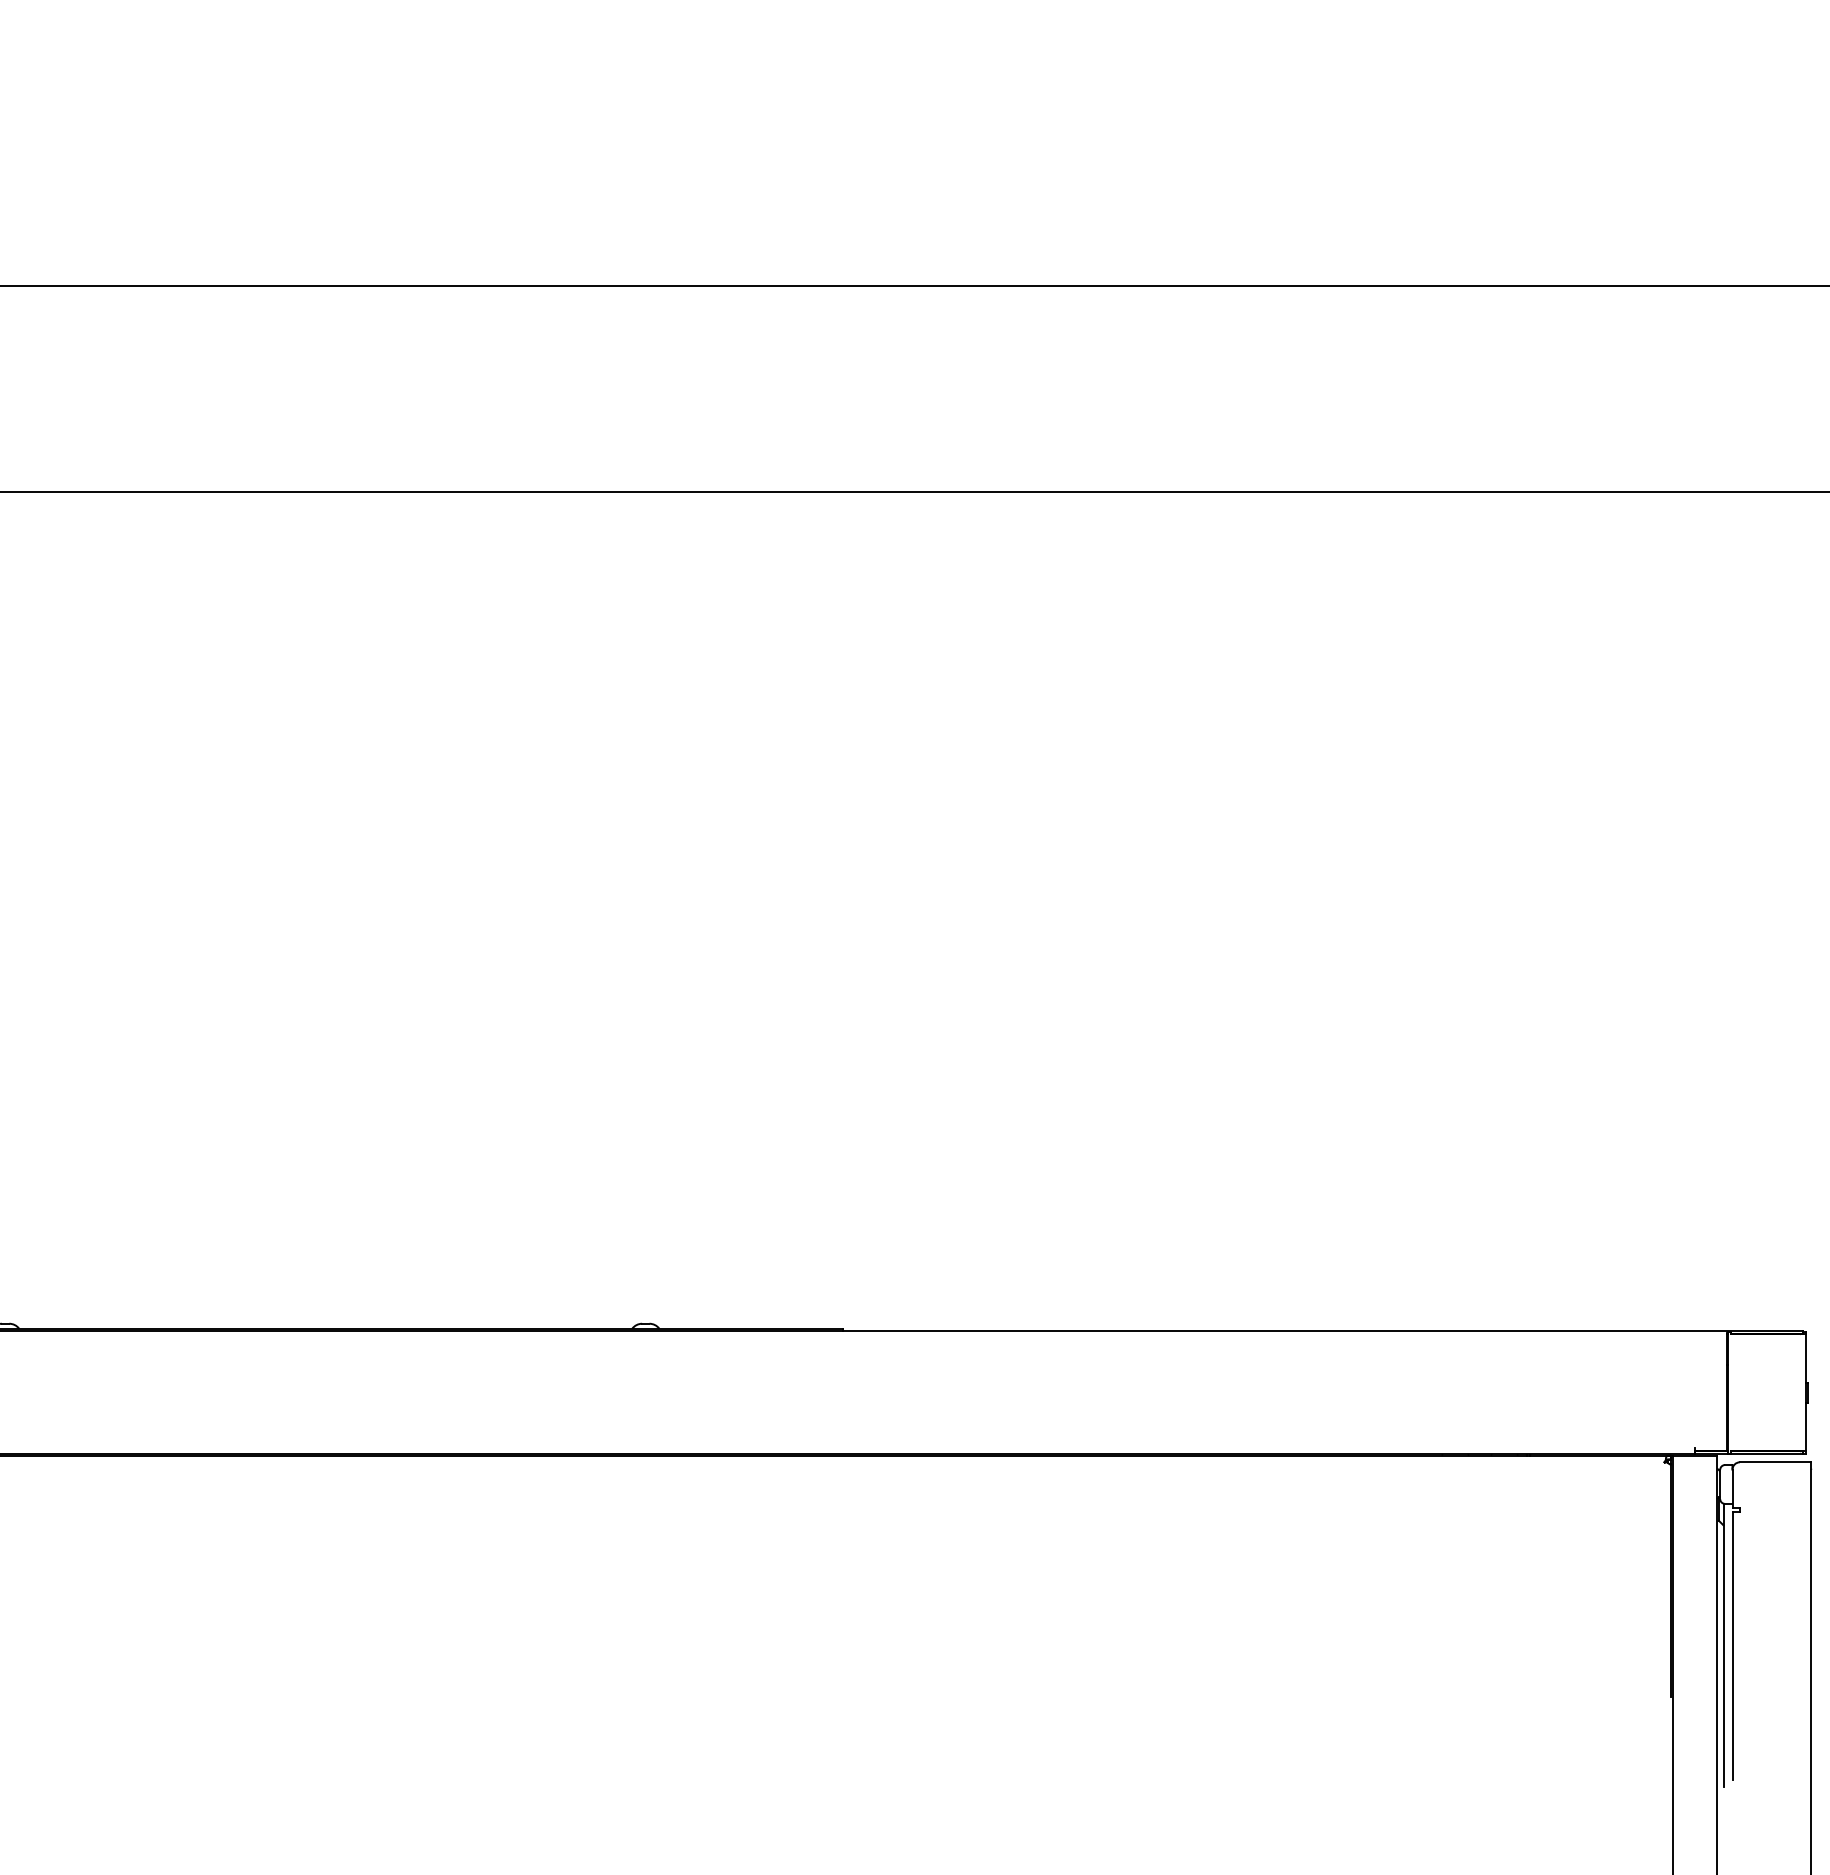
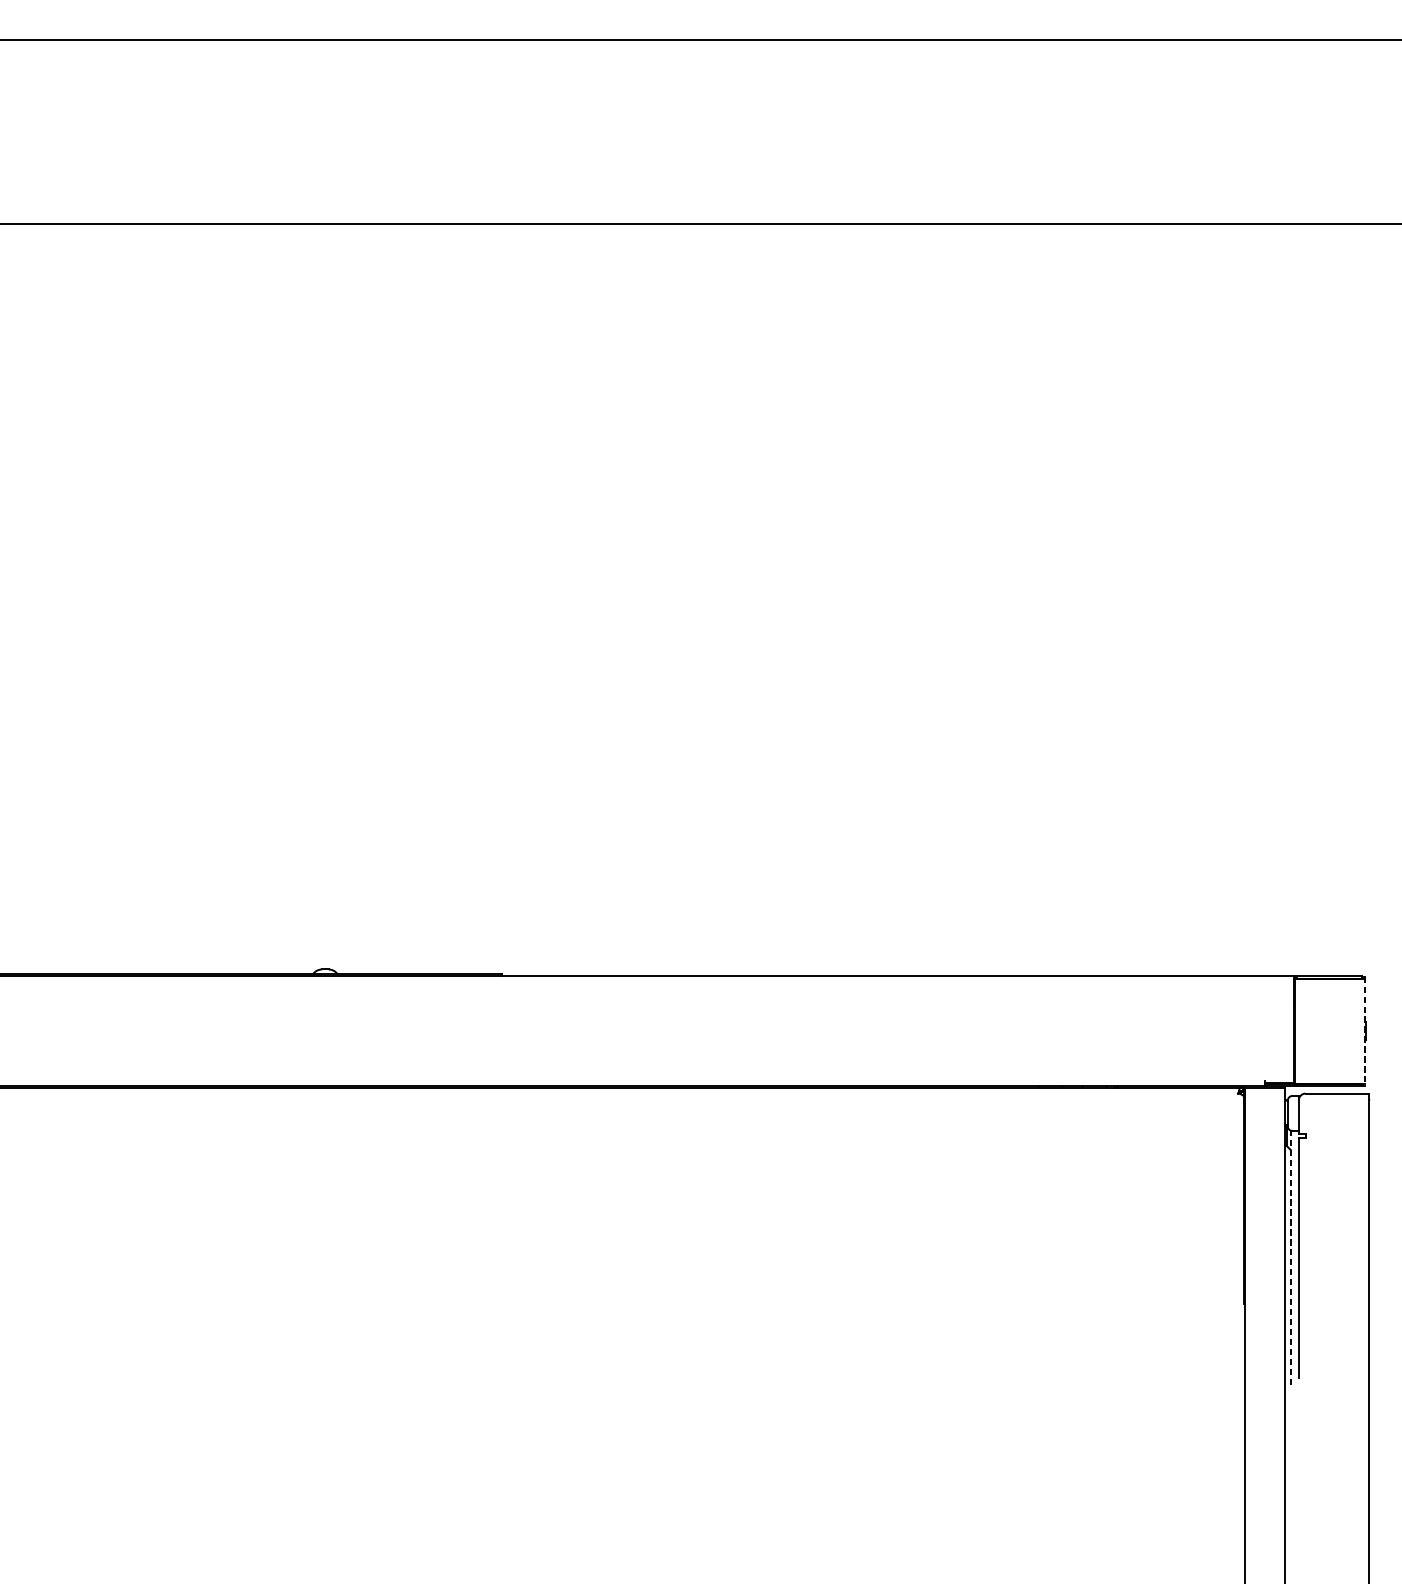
line: (1806, 1392) -> (1365, 1031), solid -> dashed
line: (1723, 1645) -> (1290, 1257), solid -> dashed

